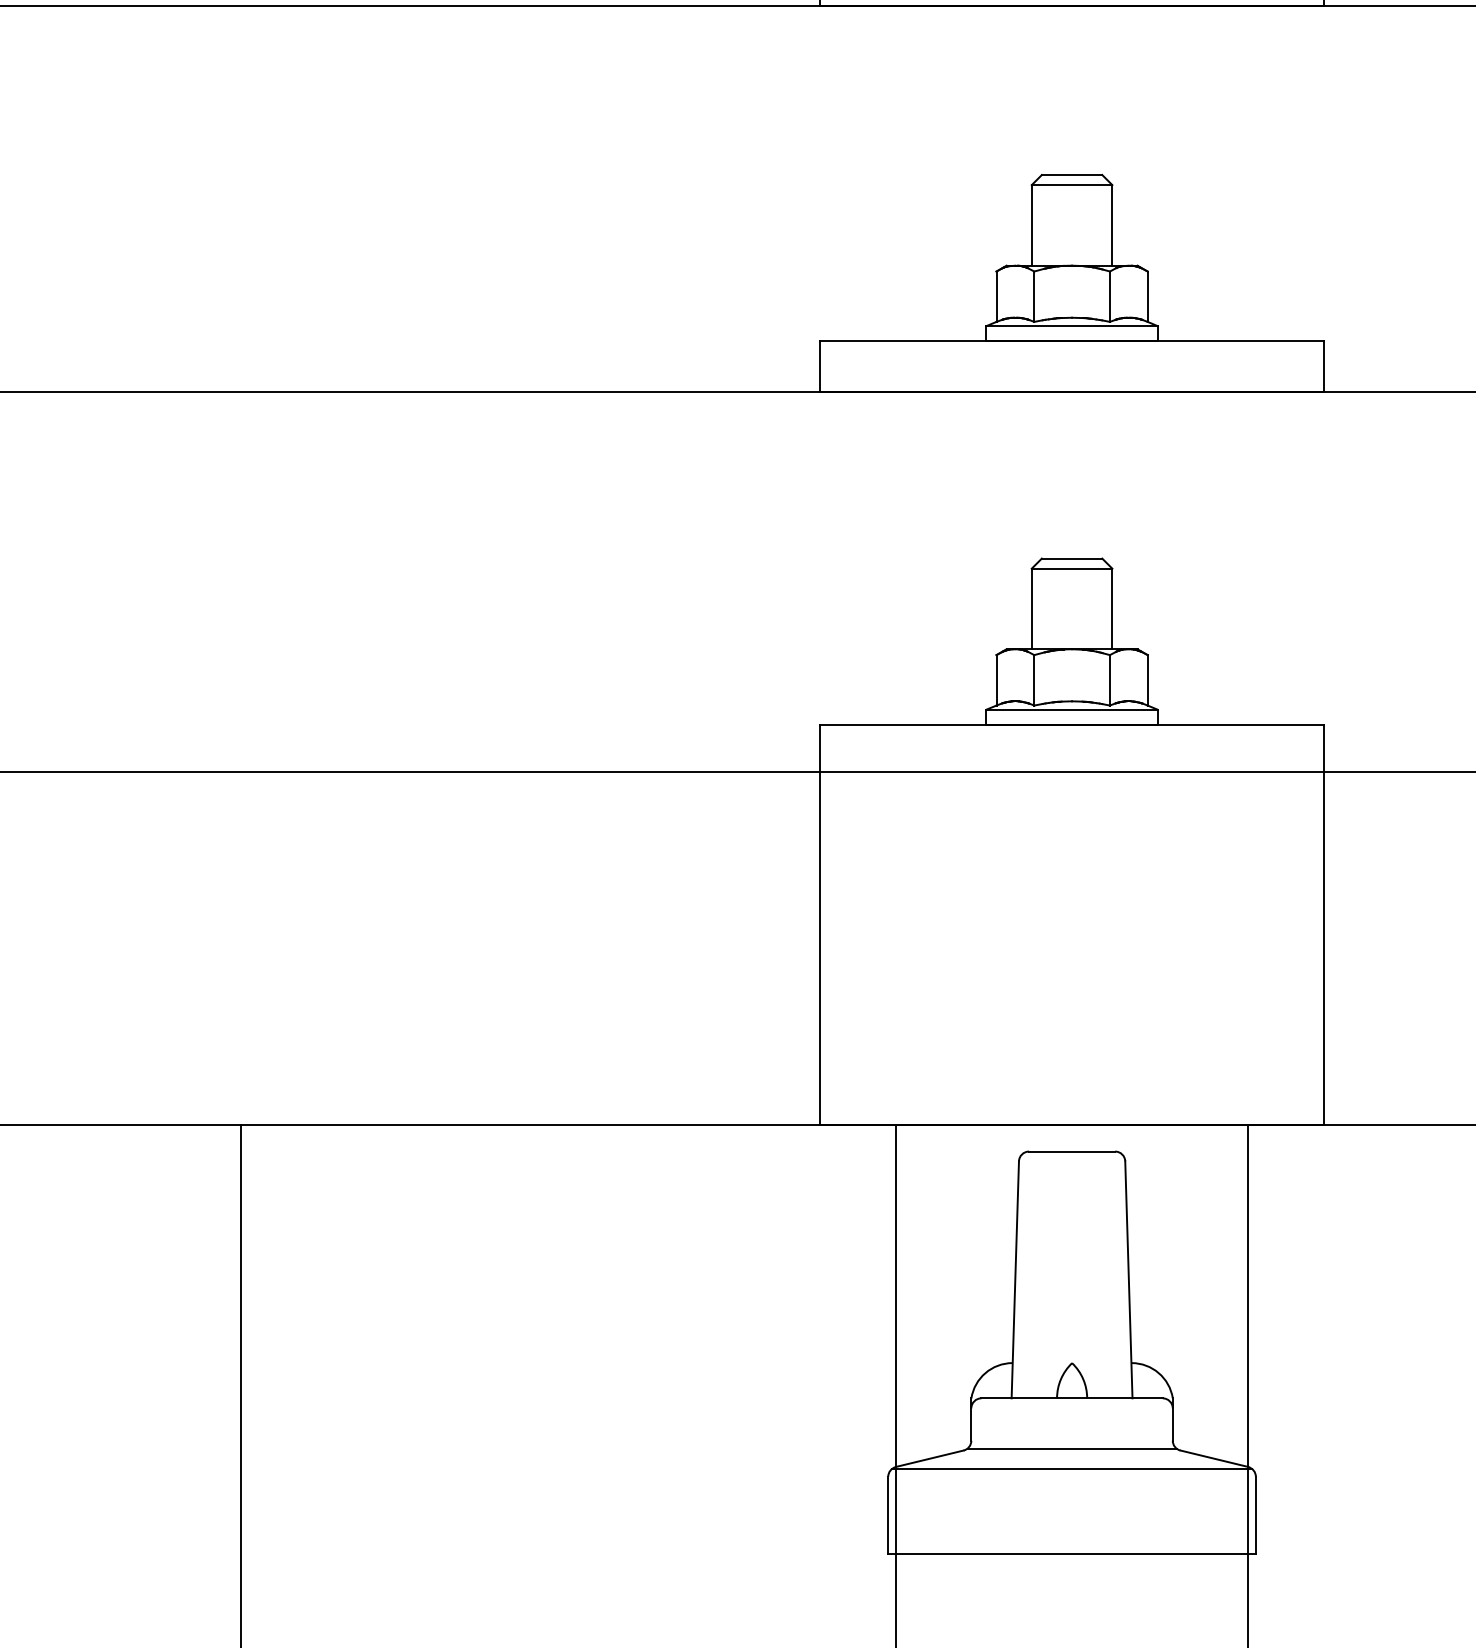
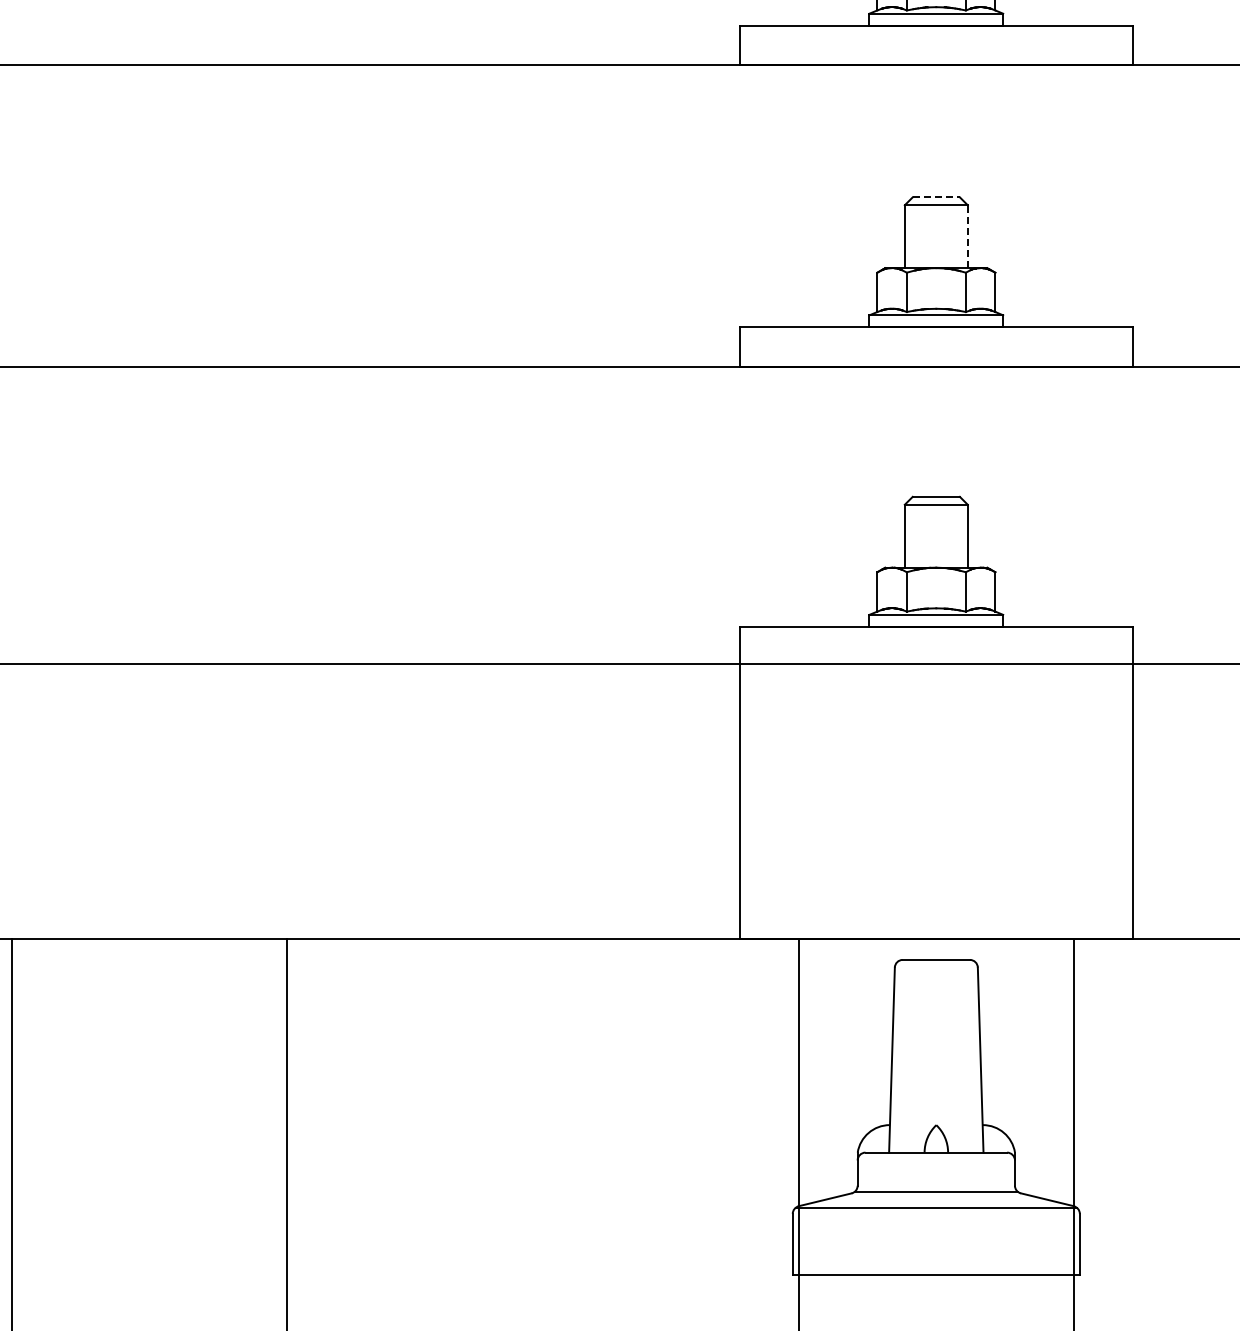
line: (1072, 175) -> (936, 197), solid -> dashed
line: (1111, 225) -> (967, 236), solid -> dashed

